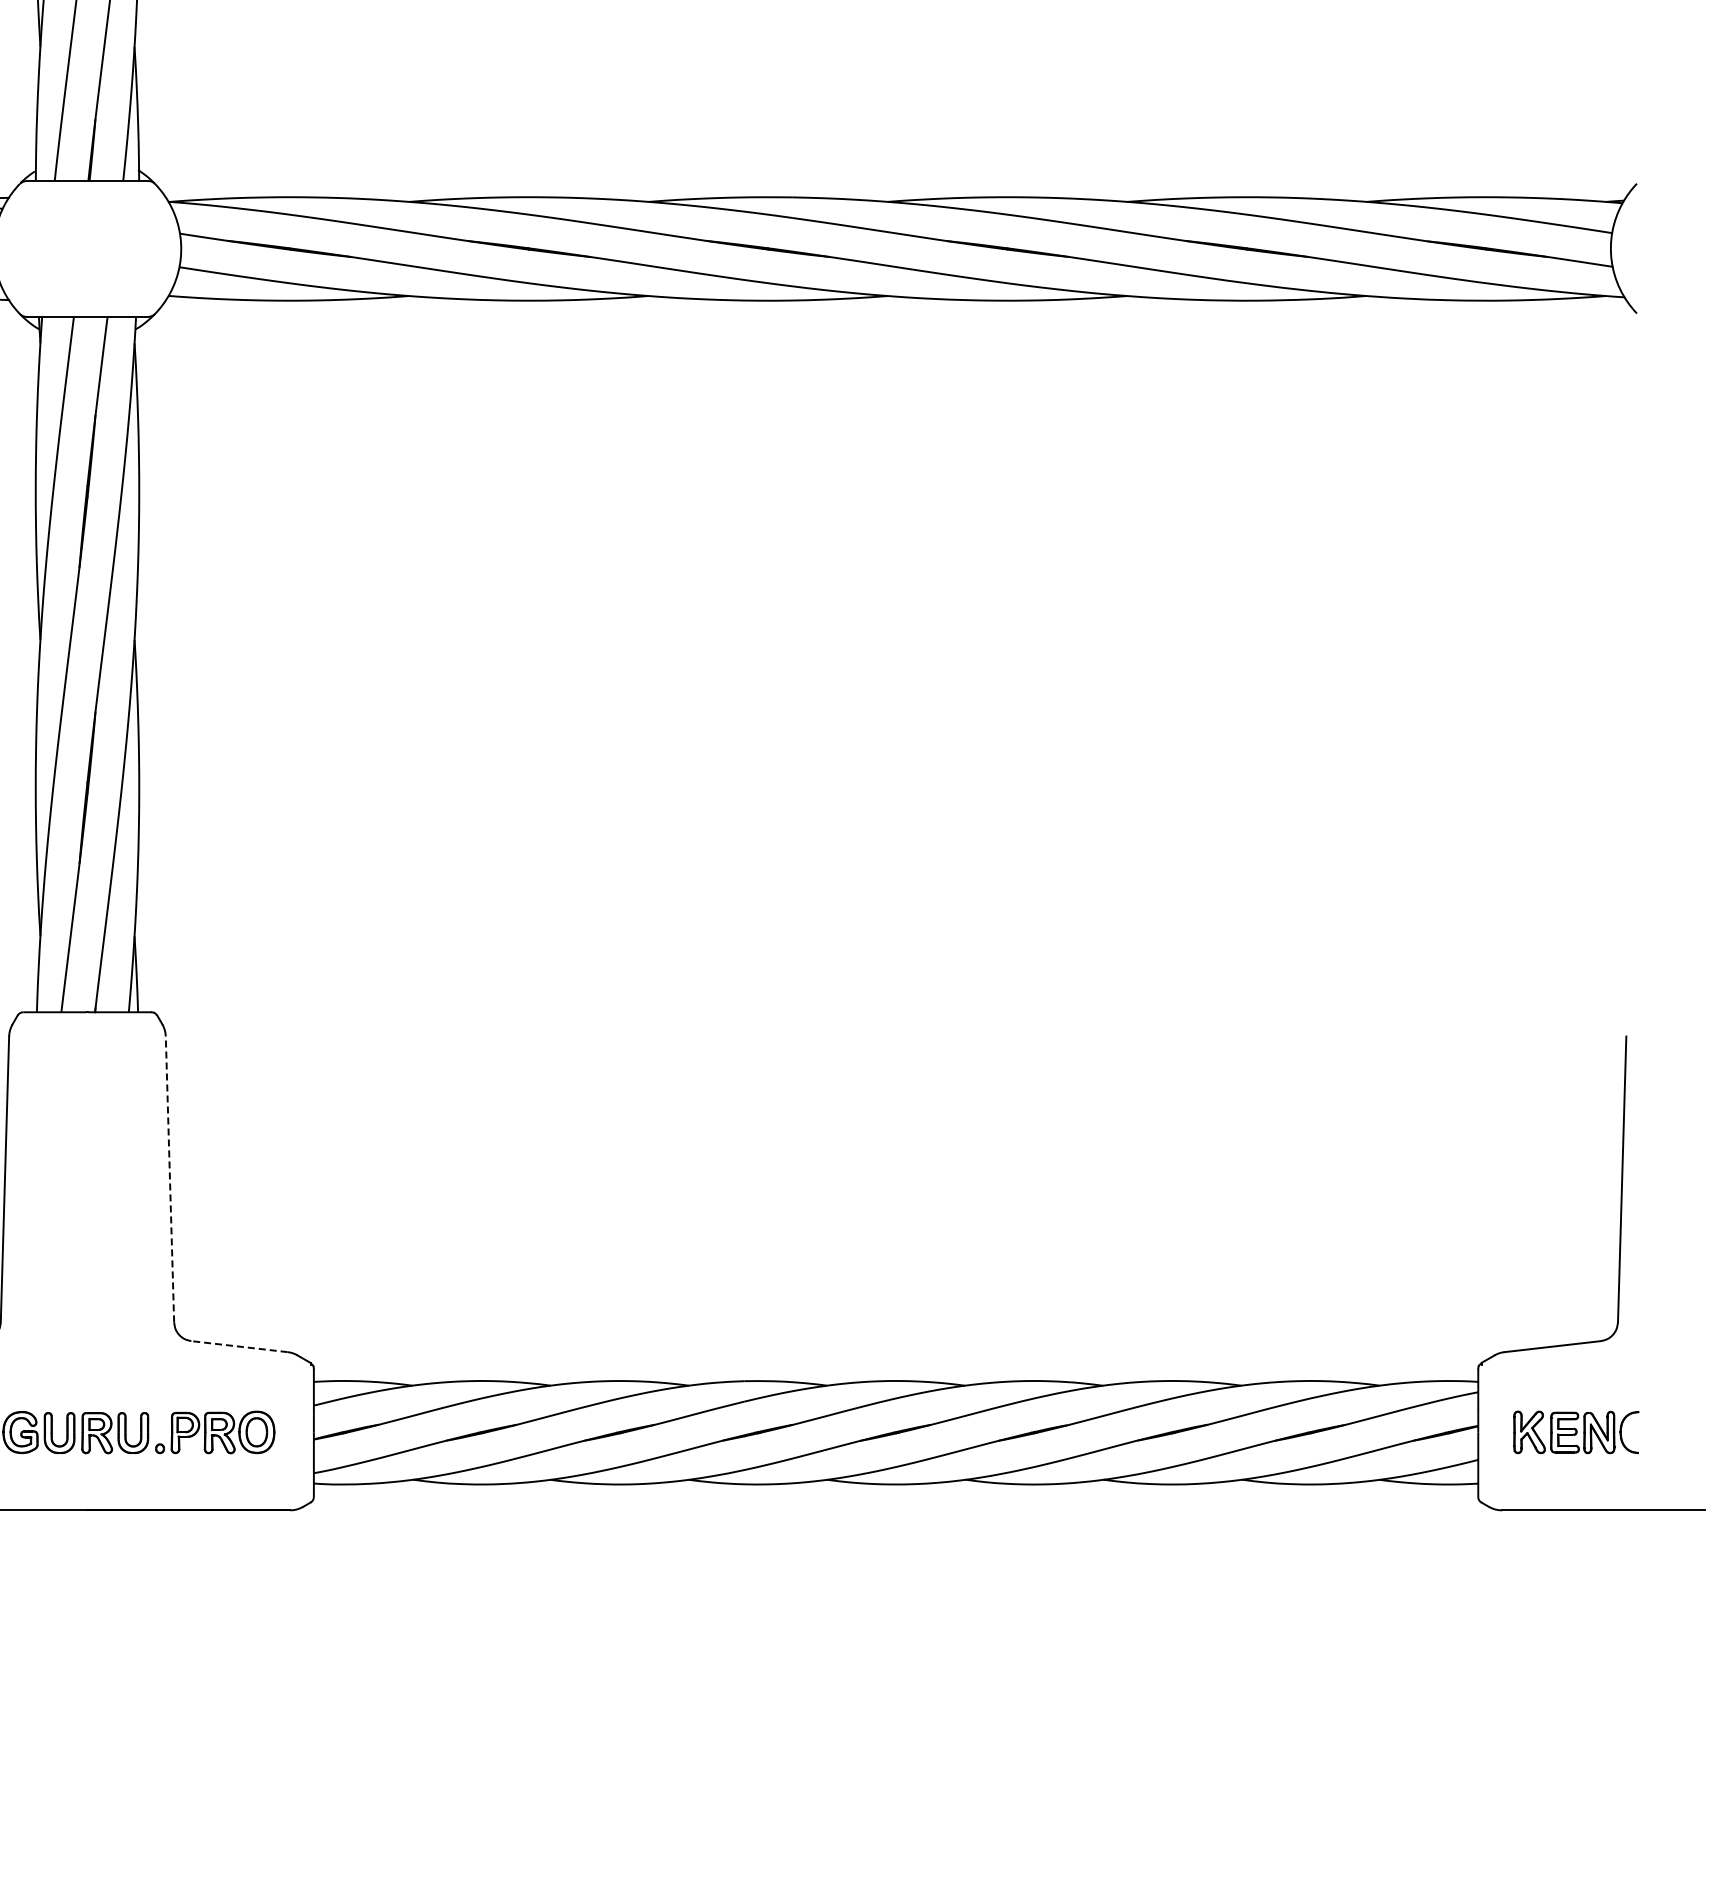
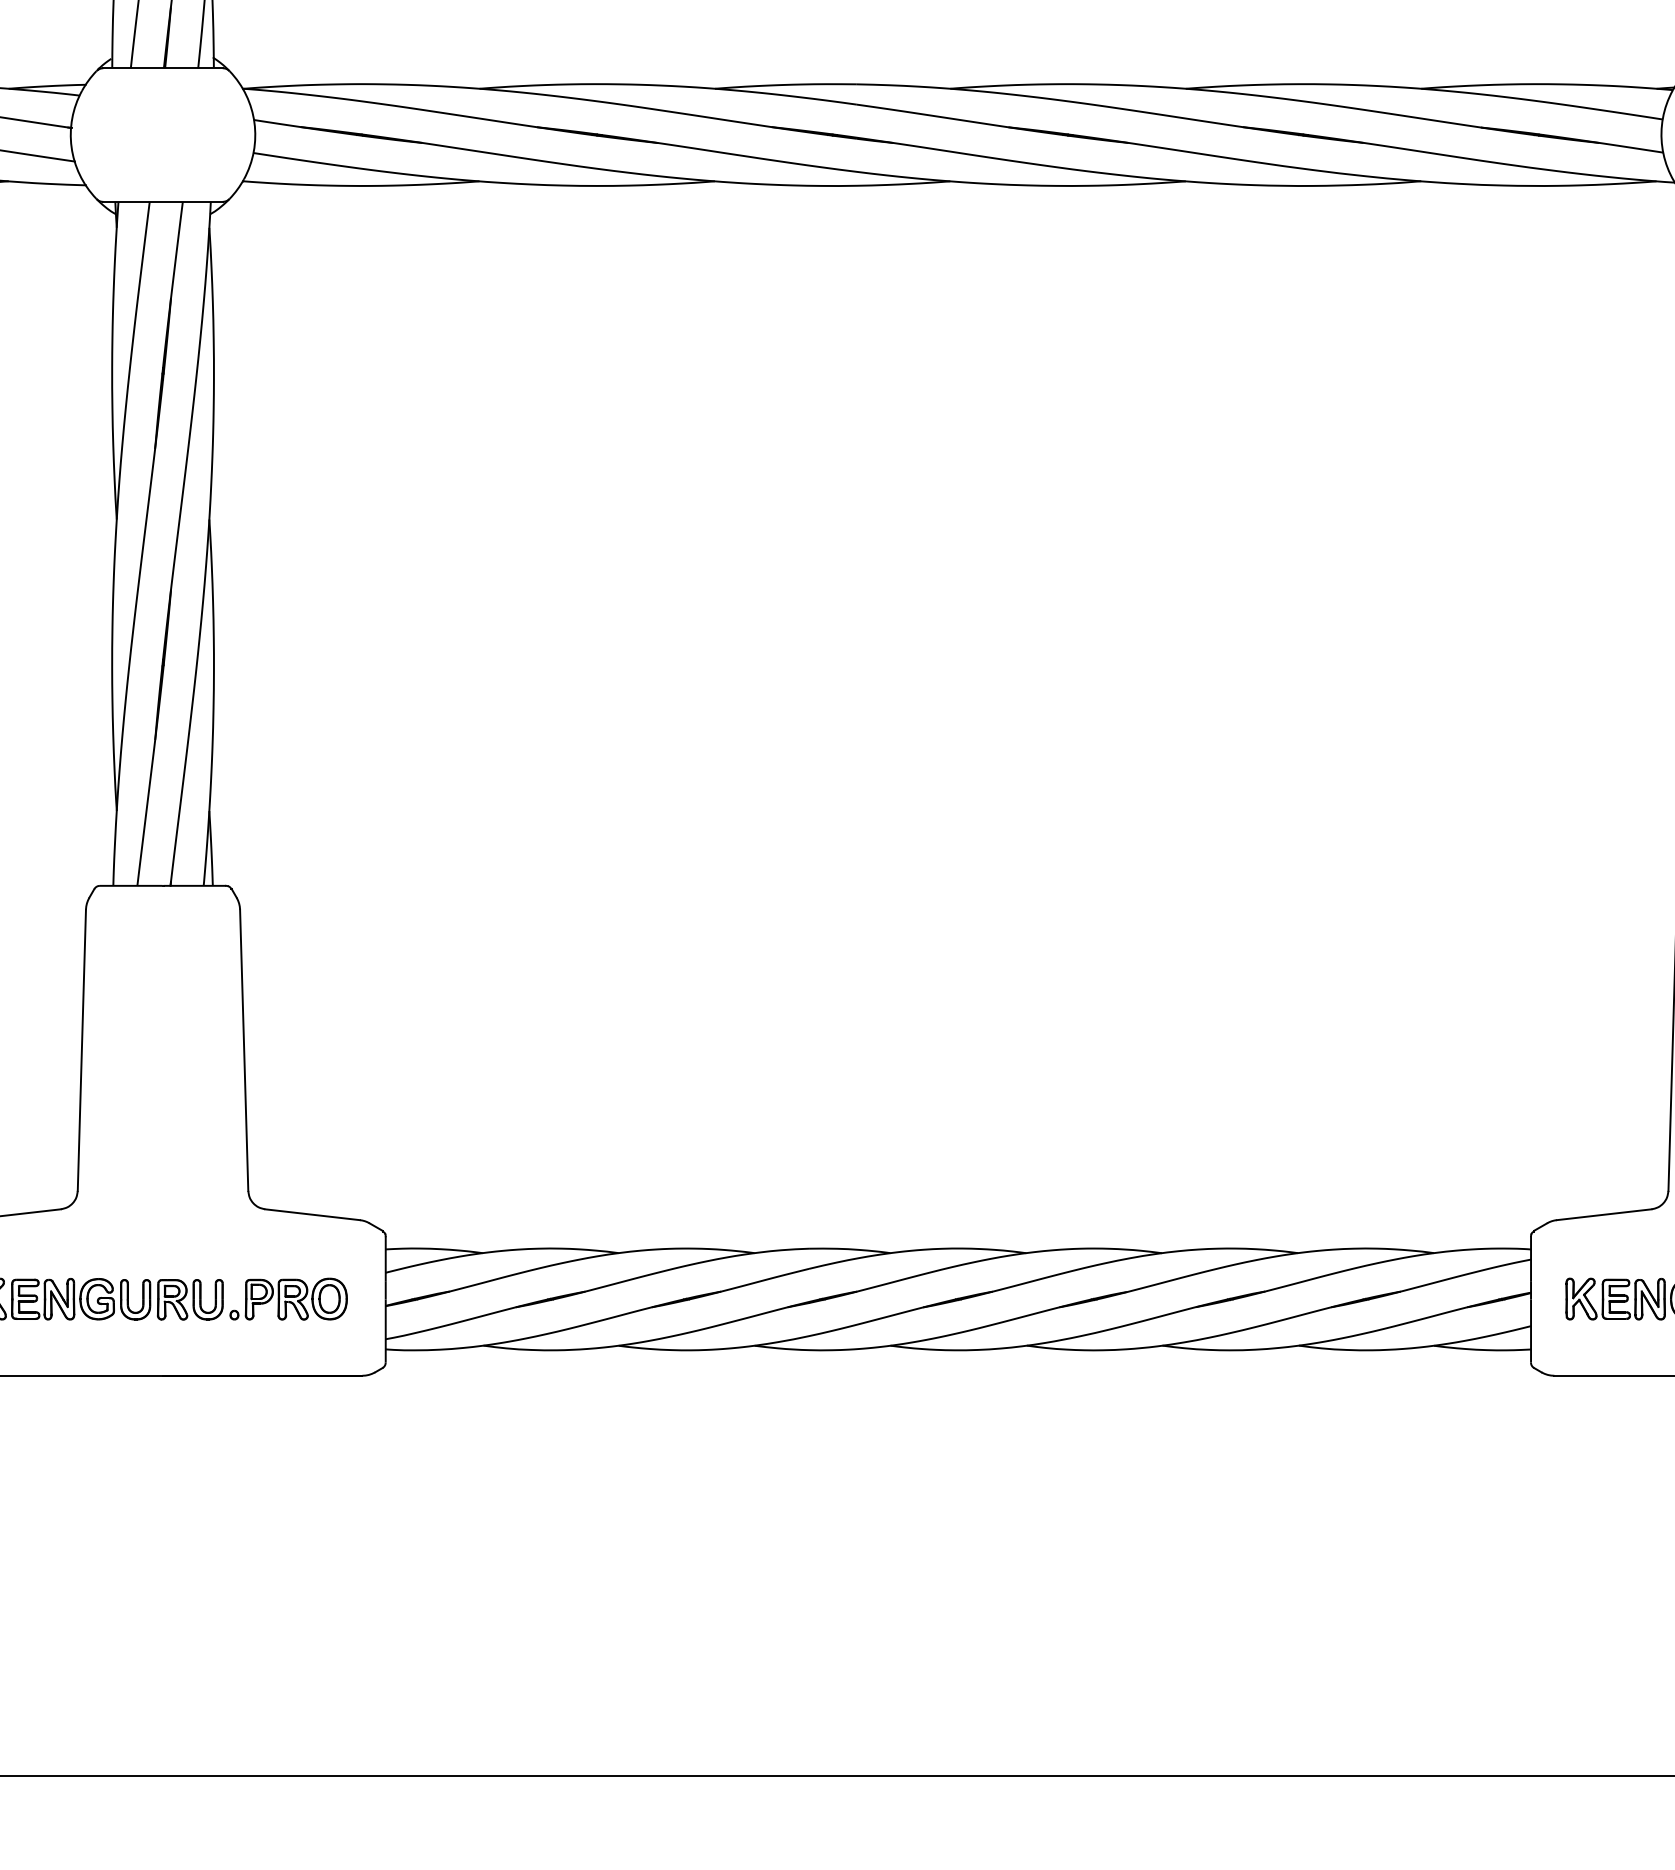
line: (169, 1179) -> (243, 1050), dashed -> solid
line: (238, 1346) -> (311, 1214), dashed -> solid

